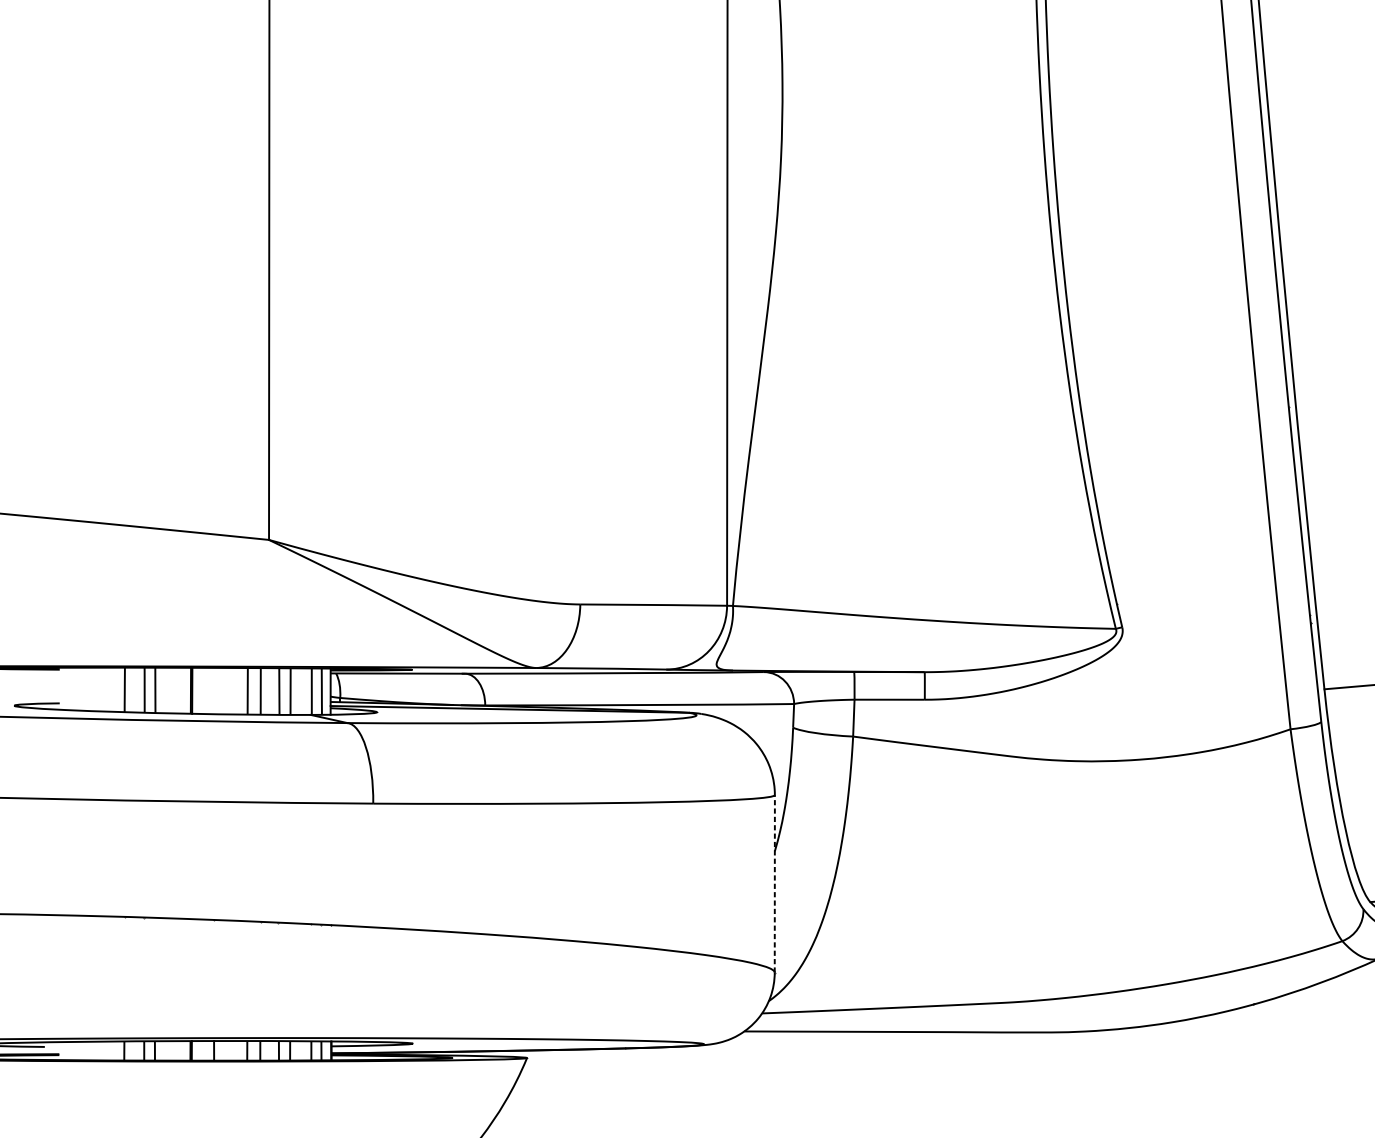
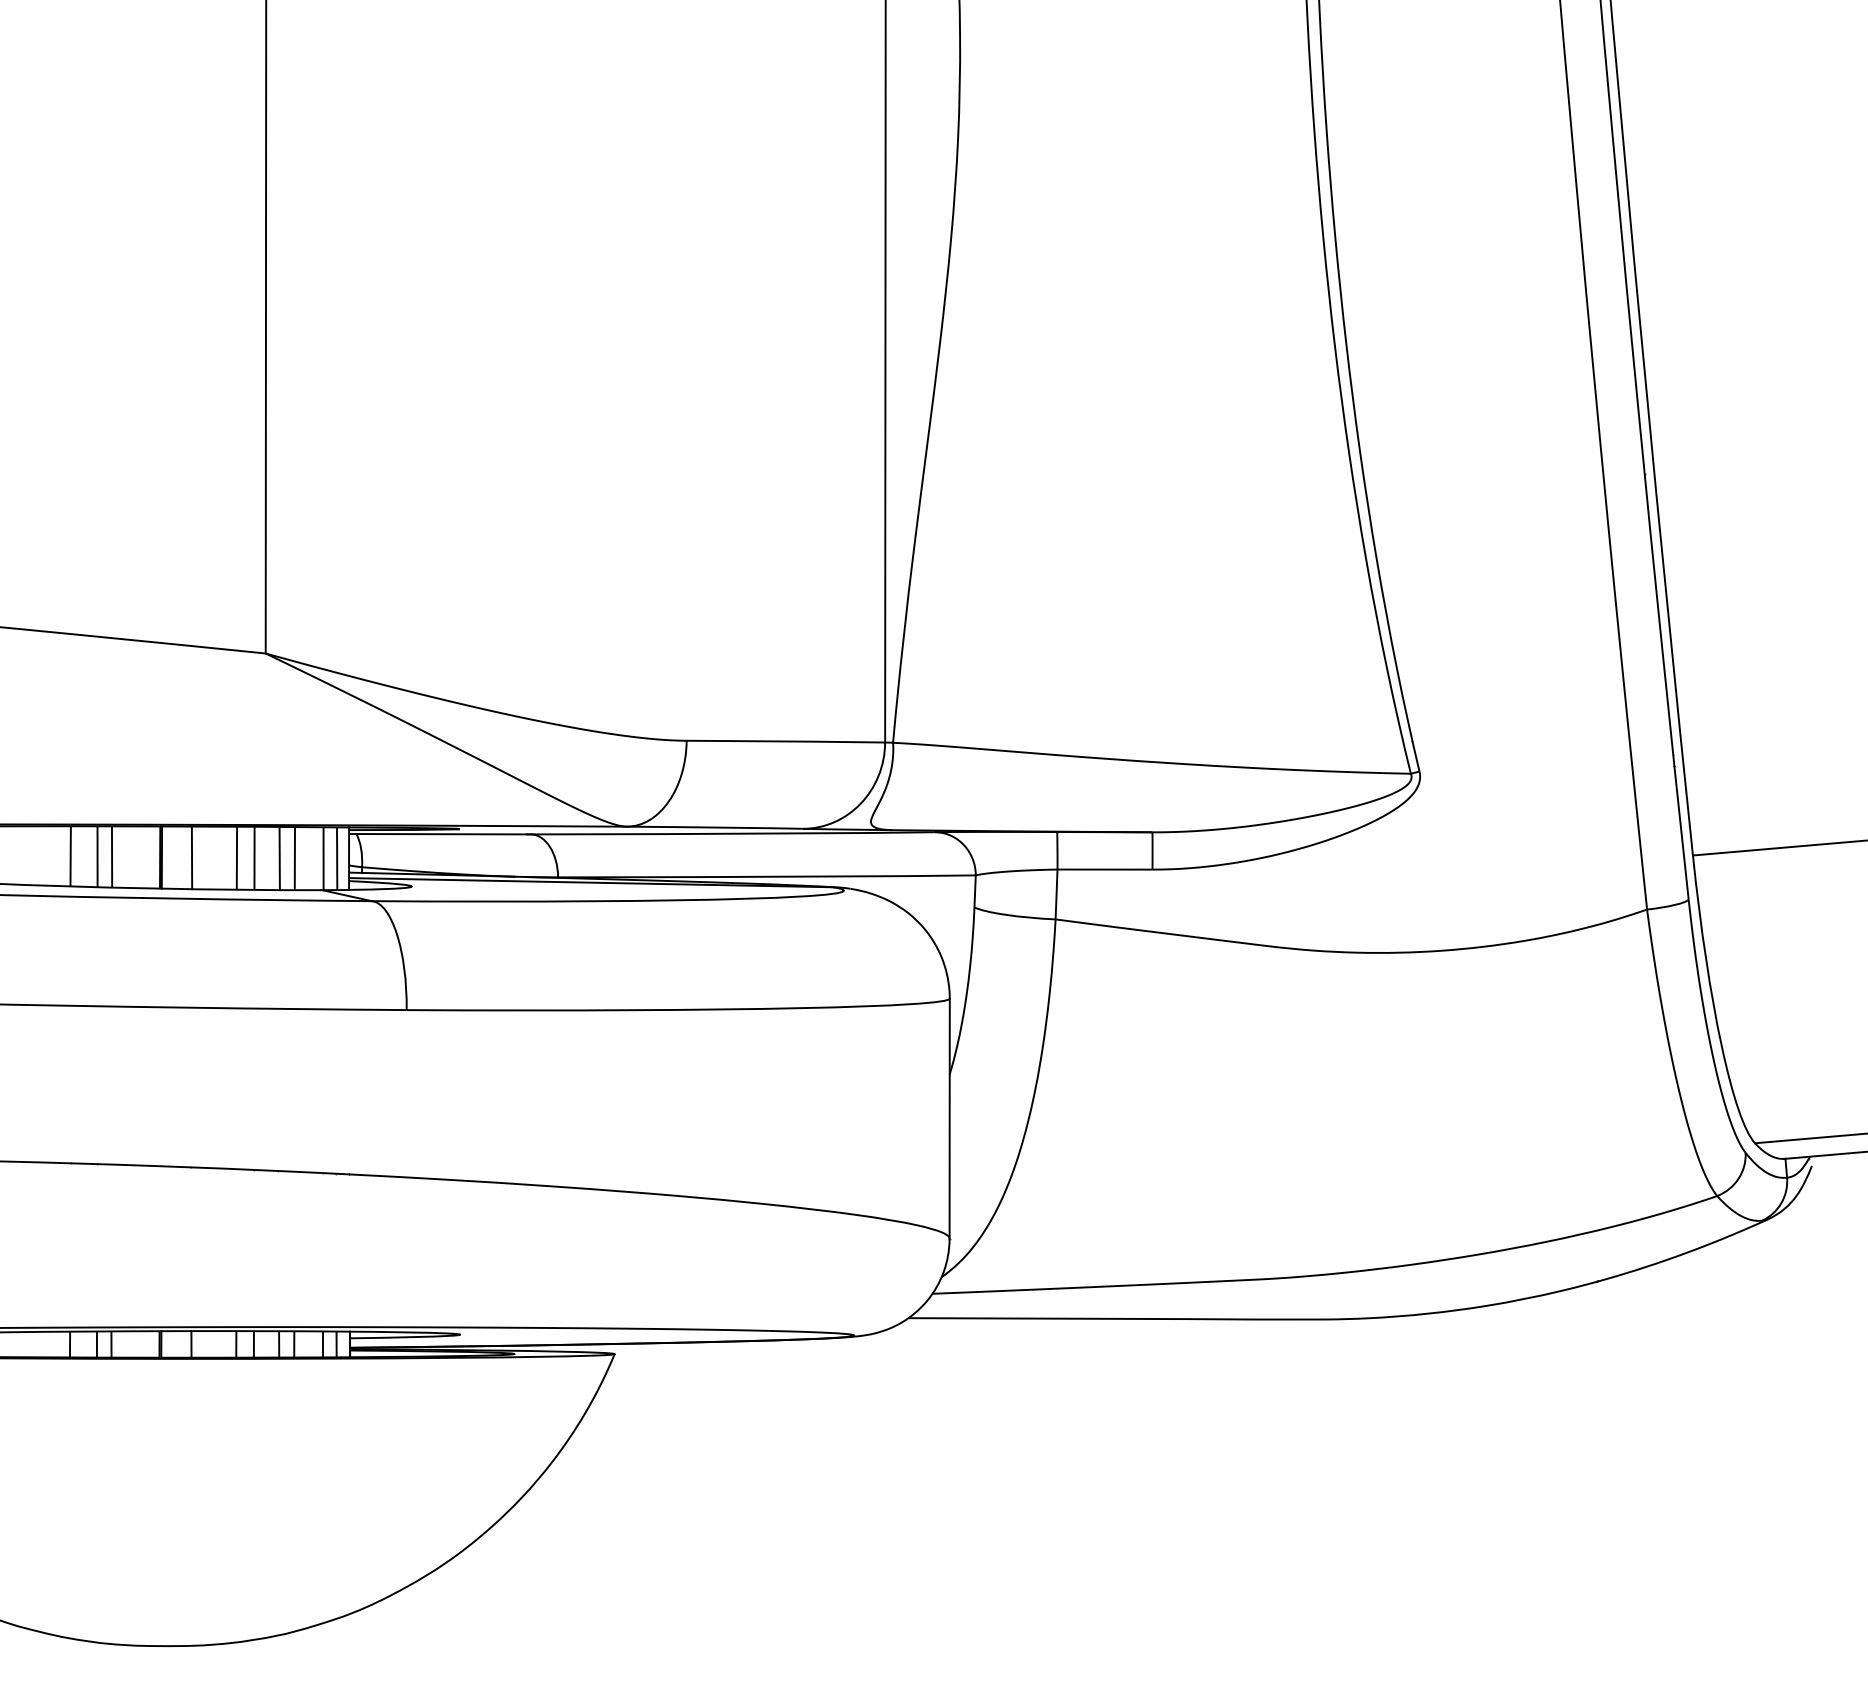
line: (214, 690) -> (191, 857), added
line: (774, 883) -> (949, 1118), dashed -> solid

